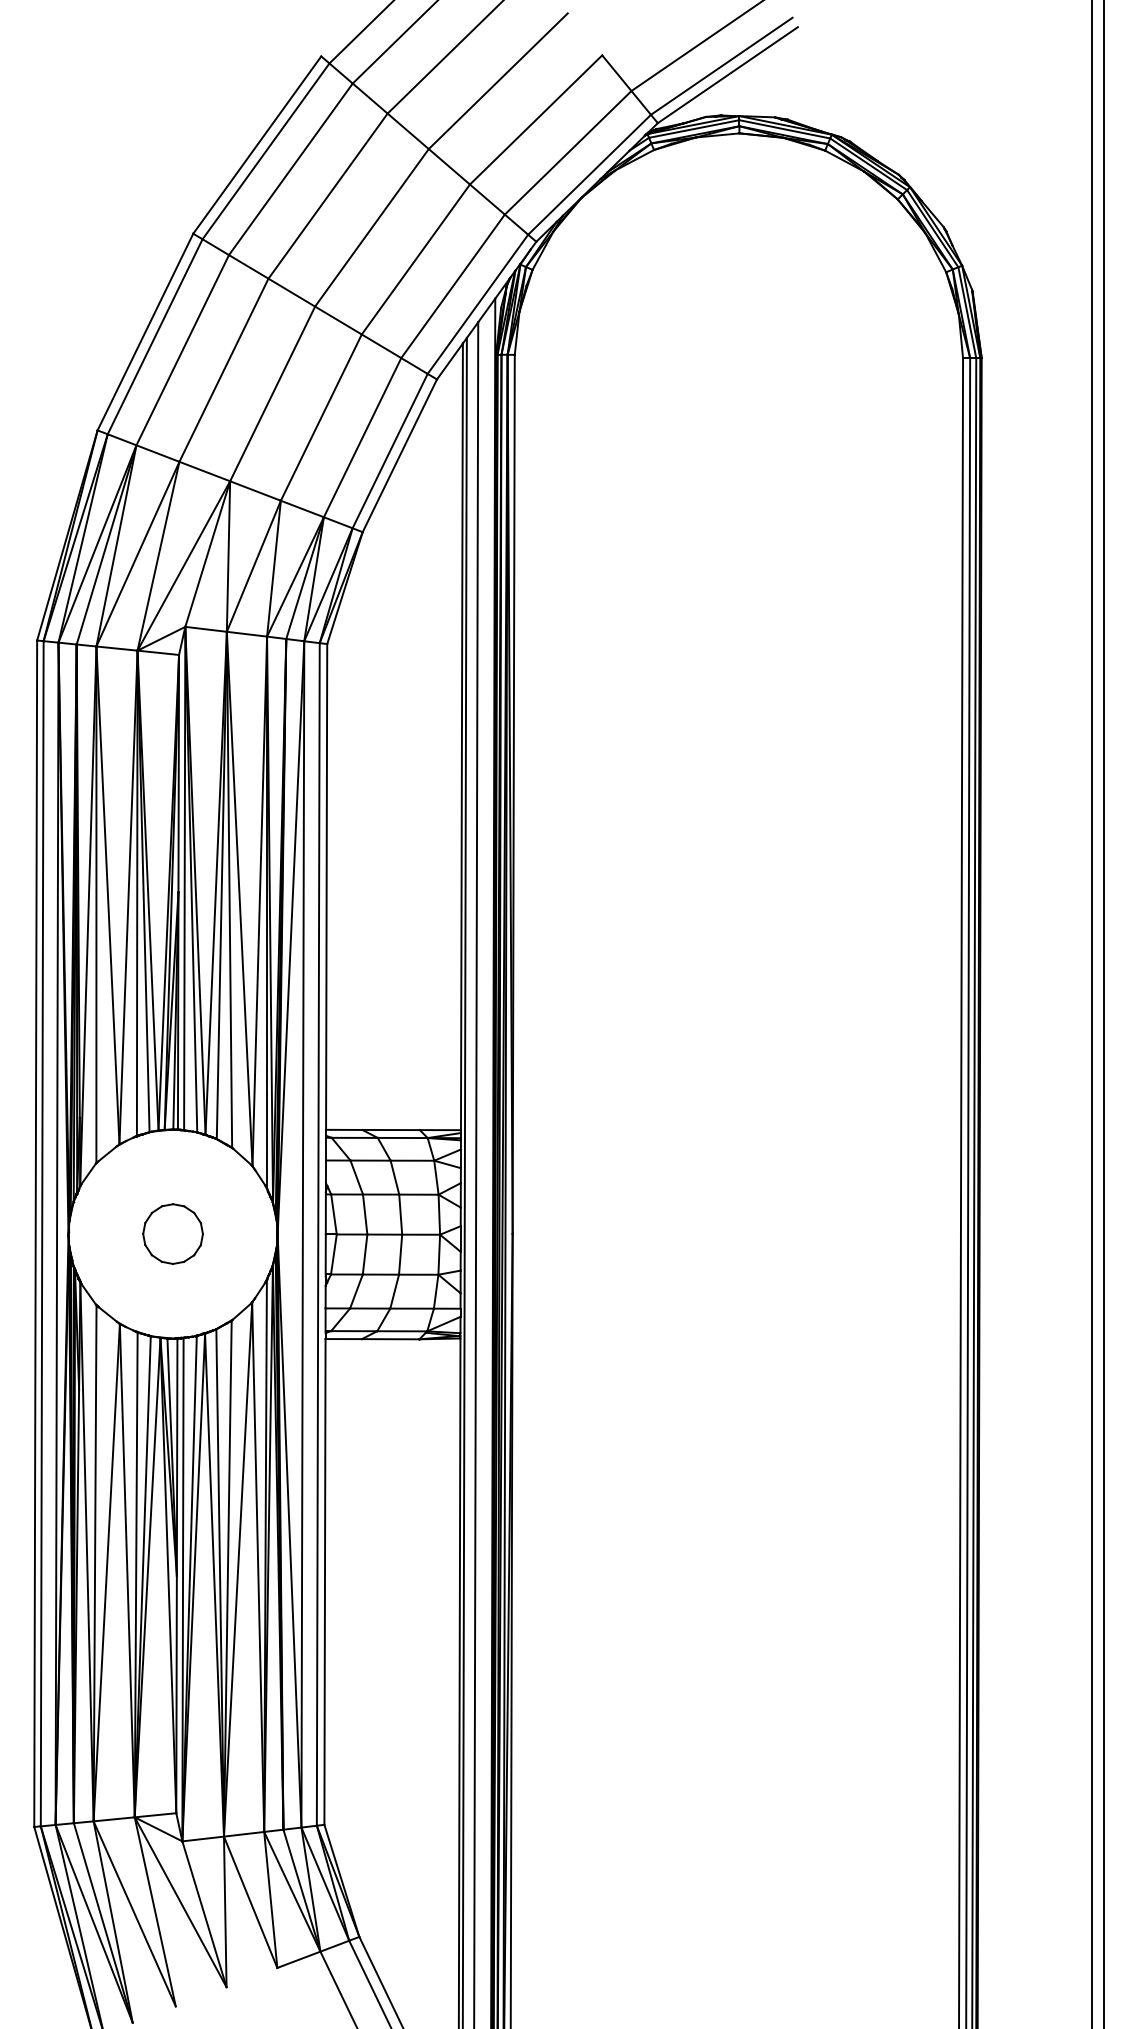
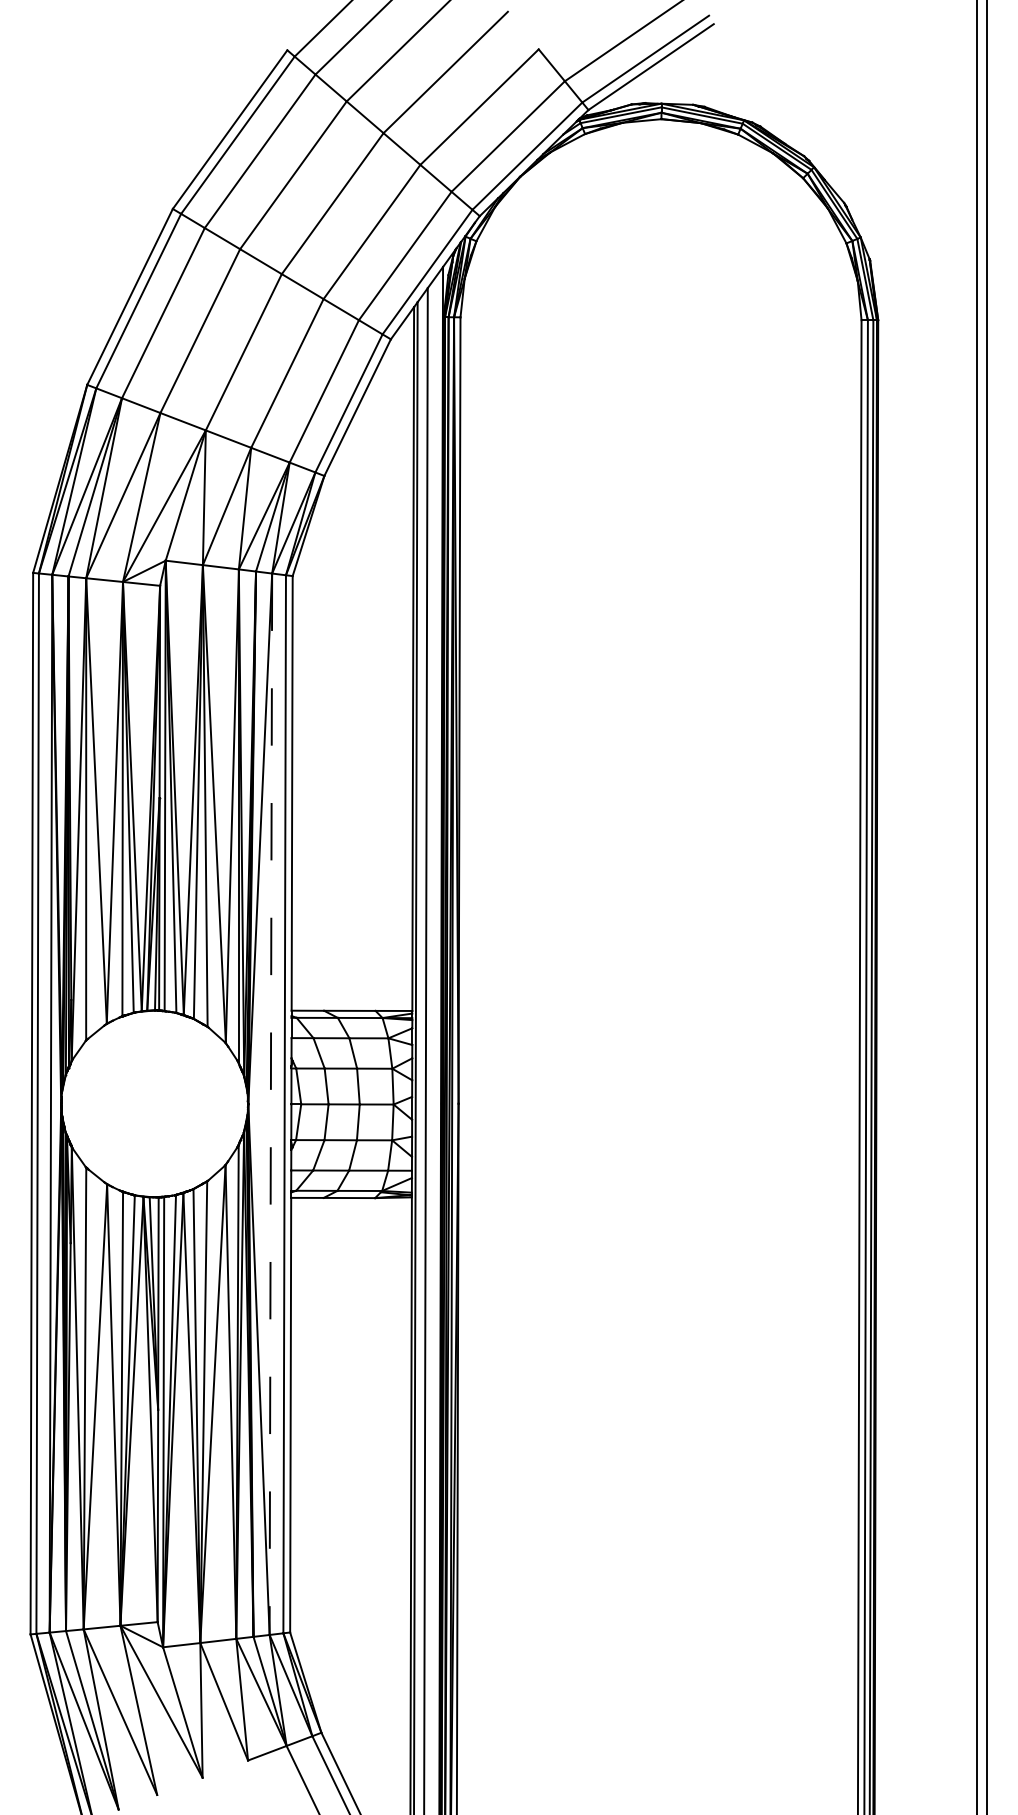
part: (172, 1233) -> (154, 1103), removed
line: (302, 1234) -> (270, 1104), solid -> dashed

